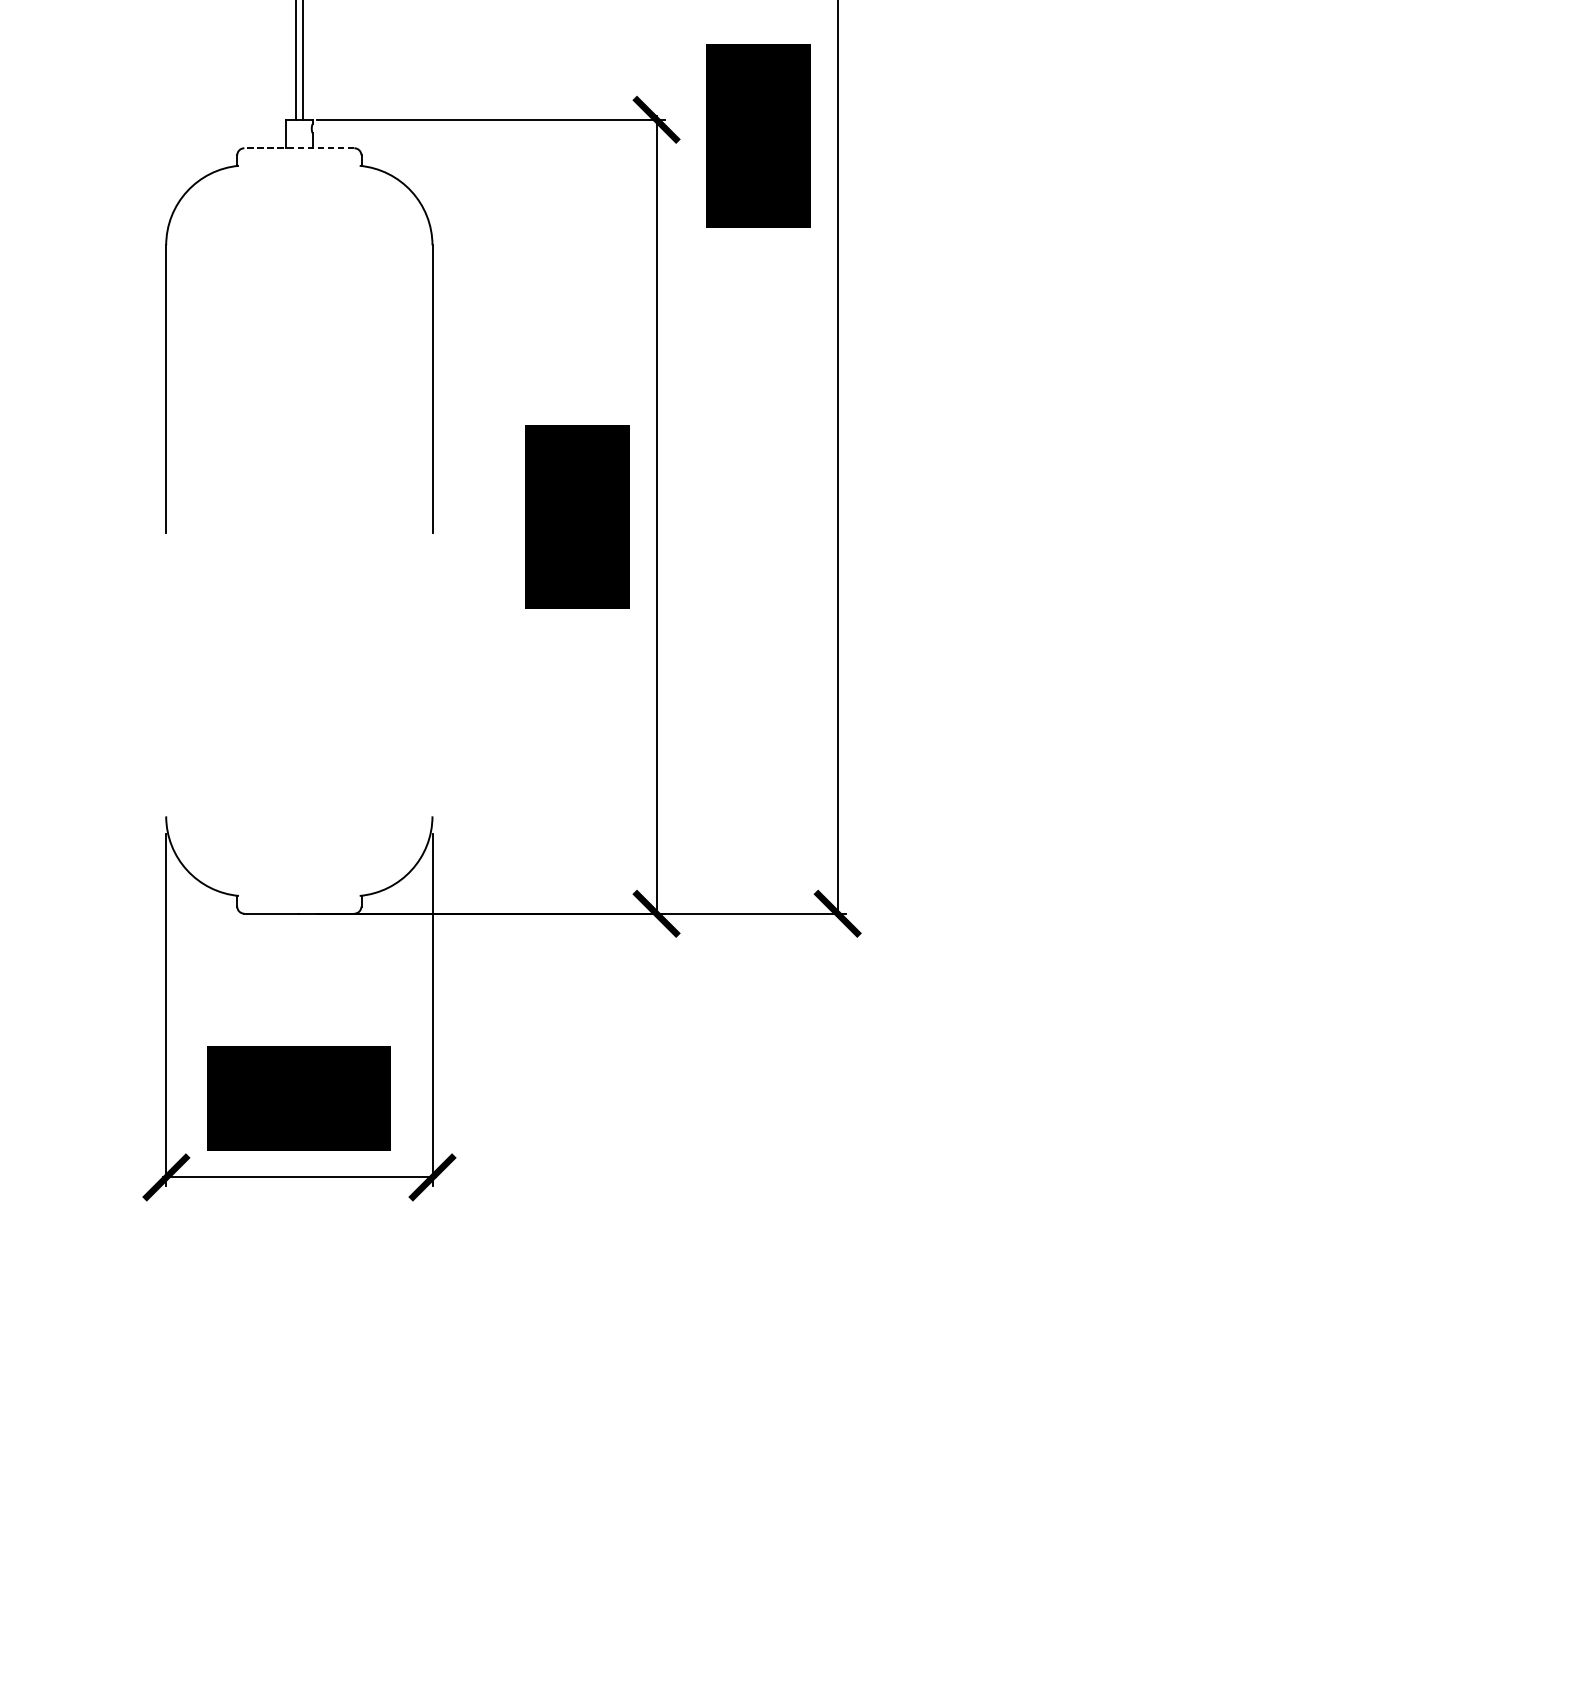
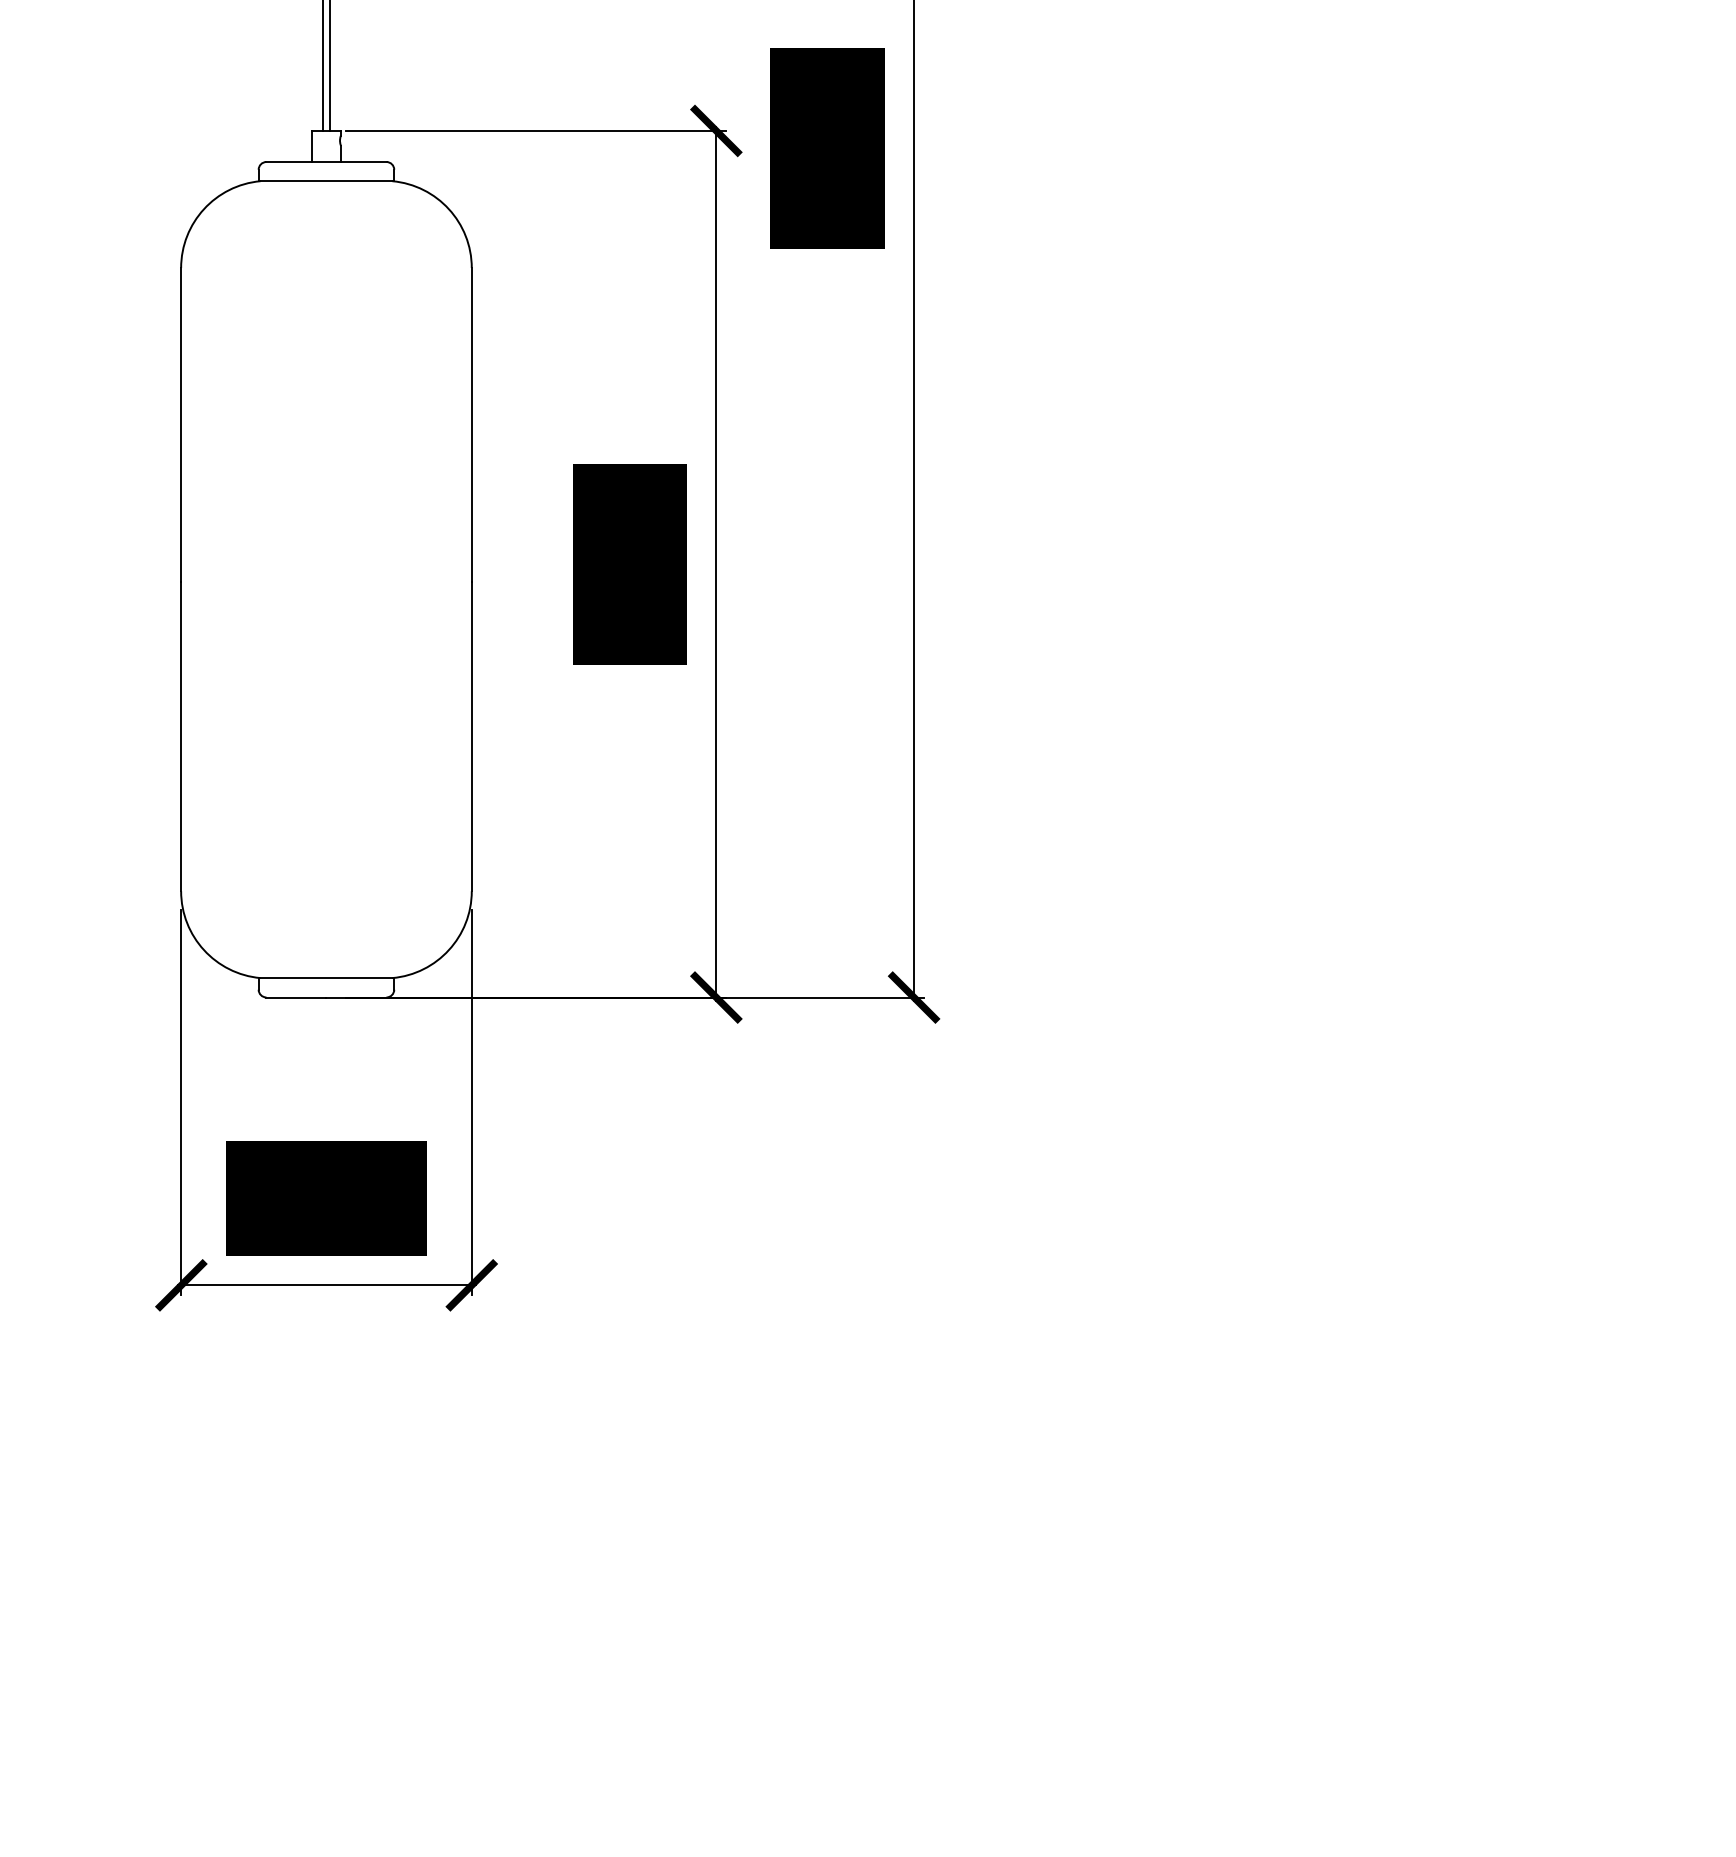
line: (298, 147) -> (325, 161), dashed -> solid
line: (299, 166) -> (326, 181), added
line: (166, 674) -> (181, 736), added
line: (432, 674) -> (471, 736), added
line: (299, 896) -> (326, 978), added

